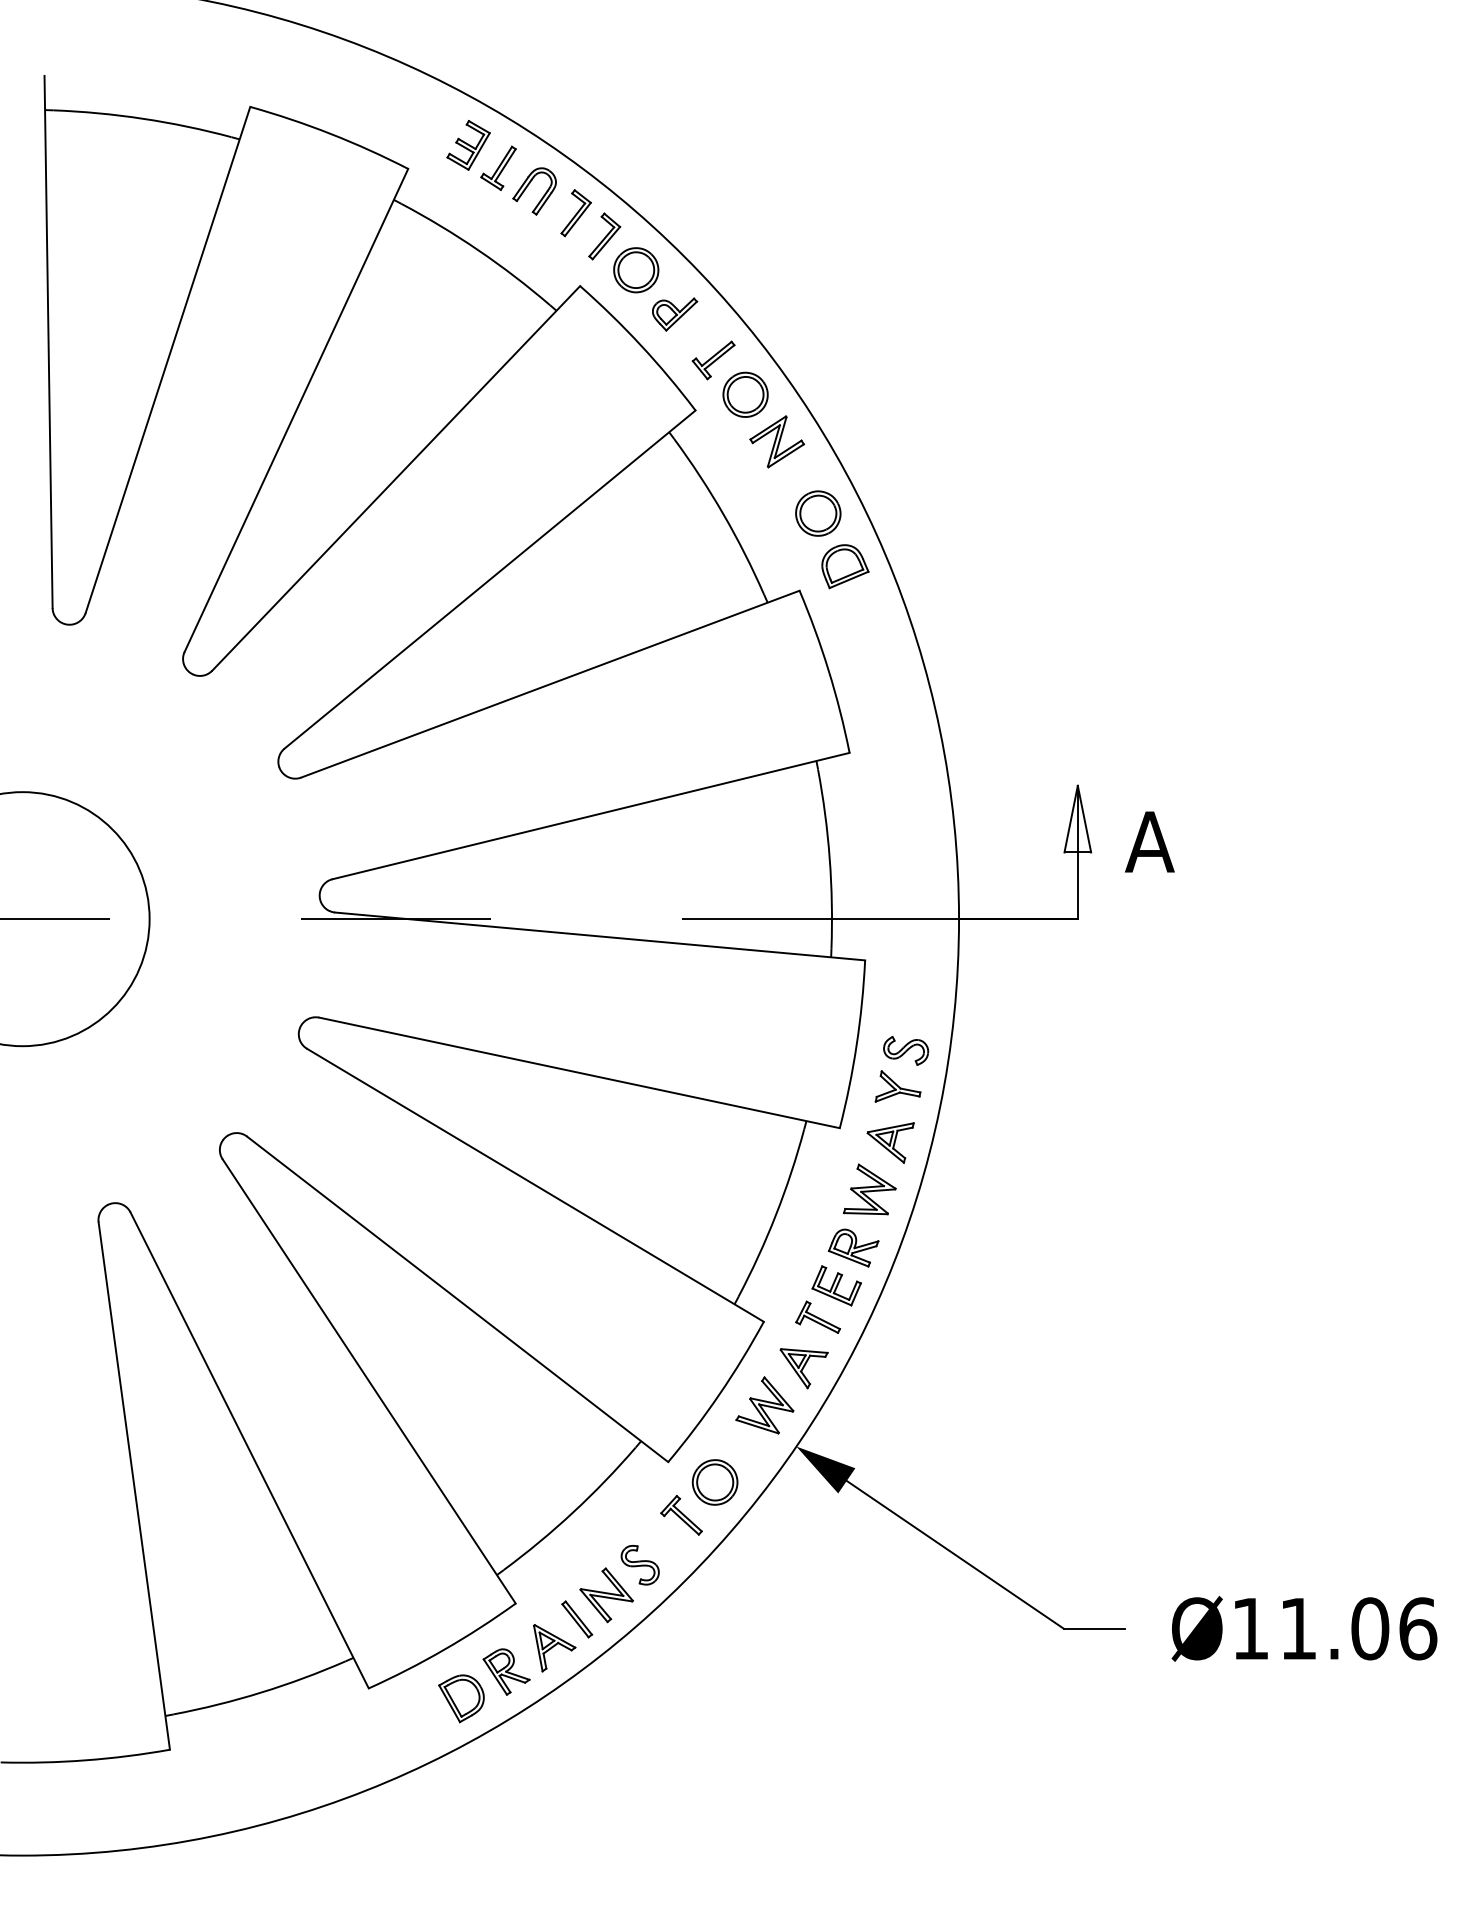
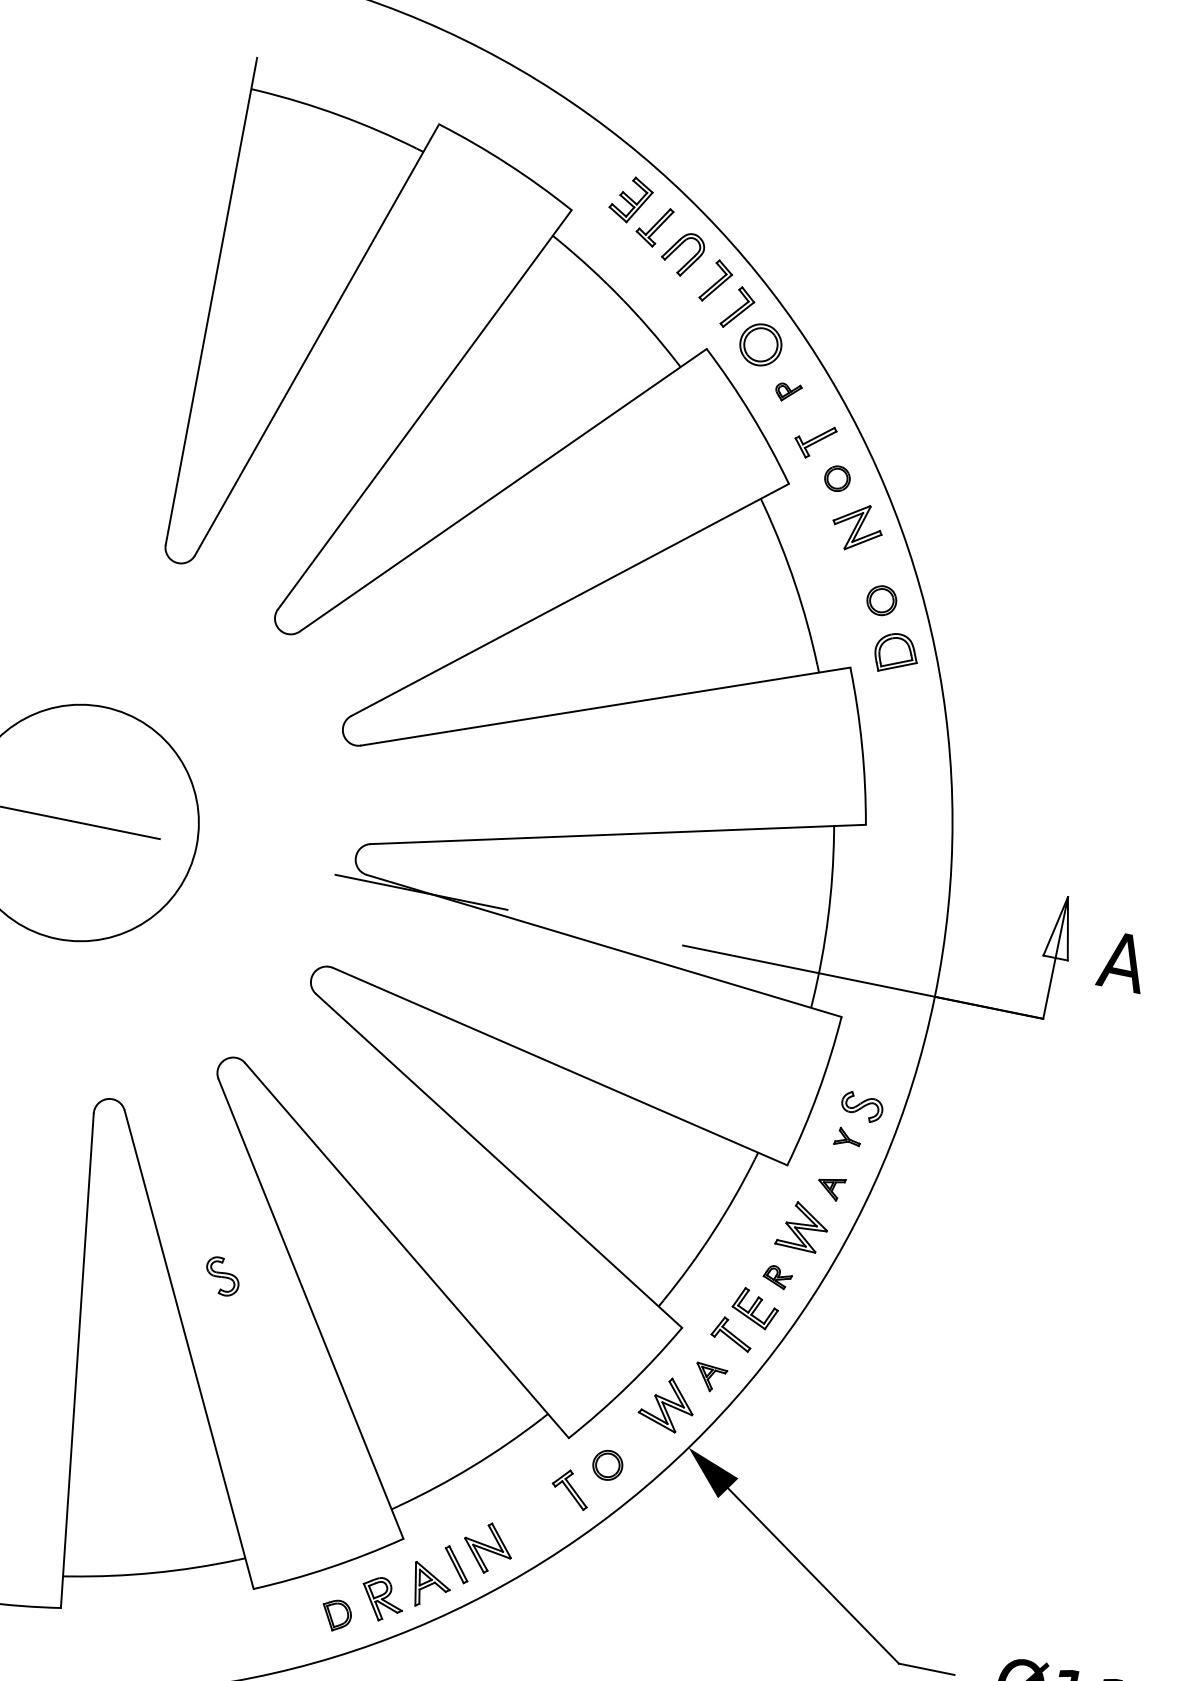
part: (675, 314) -> (788, 392), size x0.6
part: (745, 394) -> (837, 478), size x0.6
part: (818, 513) -> (881, 600), size x0.7
part: (897, 1086) -> (847, 1138), size x0.6
part: (890, 1142) -> (830, 1187), size x0.6
part: (853, 1247) -> (777, 1276), size x0.6
part: (803, 1368) -> (709, 1377), size x0.7
part: (714, 1482) -> (607, 1465), size x0.7
part: (639, 1565) -> (221, 1276), moved
part: (461, 1698) -> (336, 1615), size x0.7

